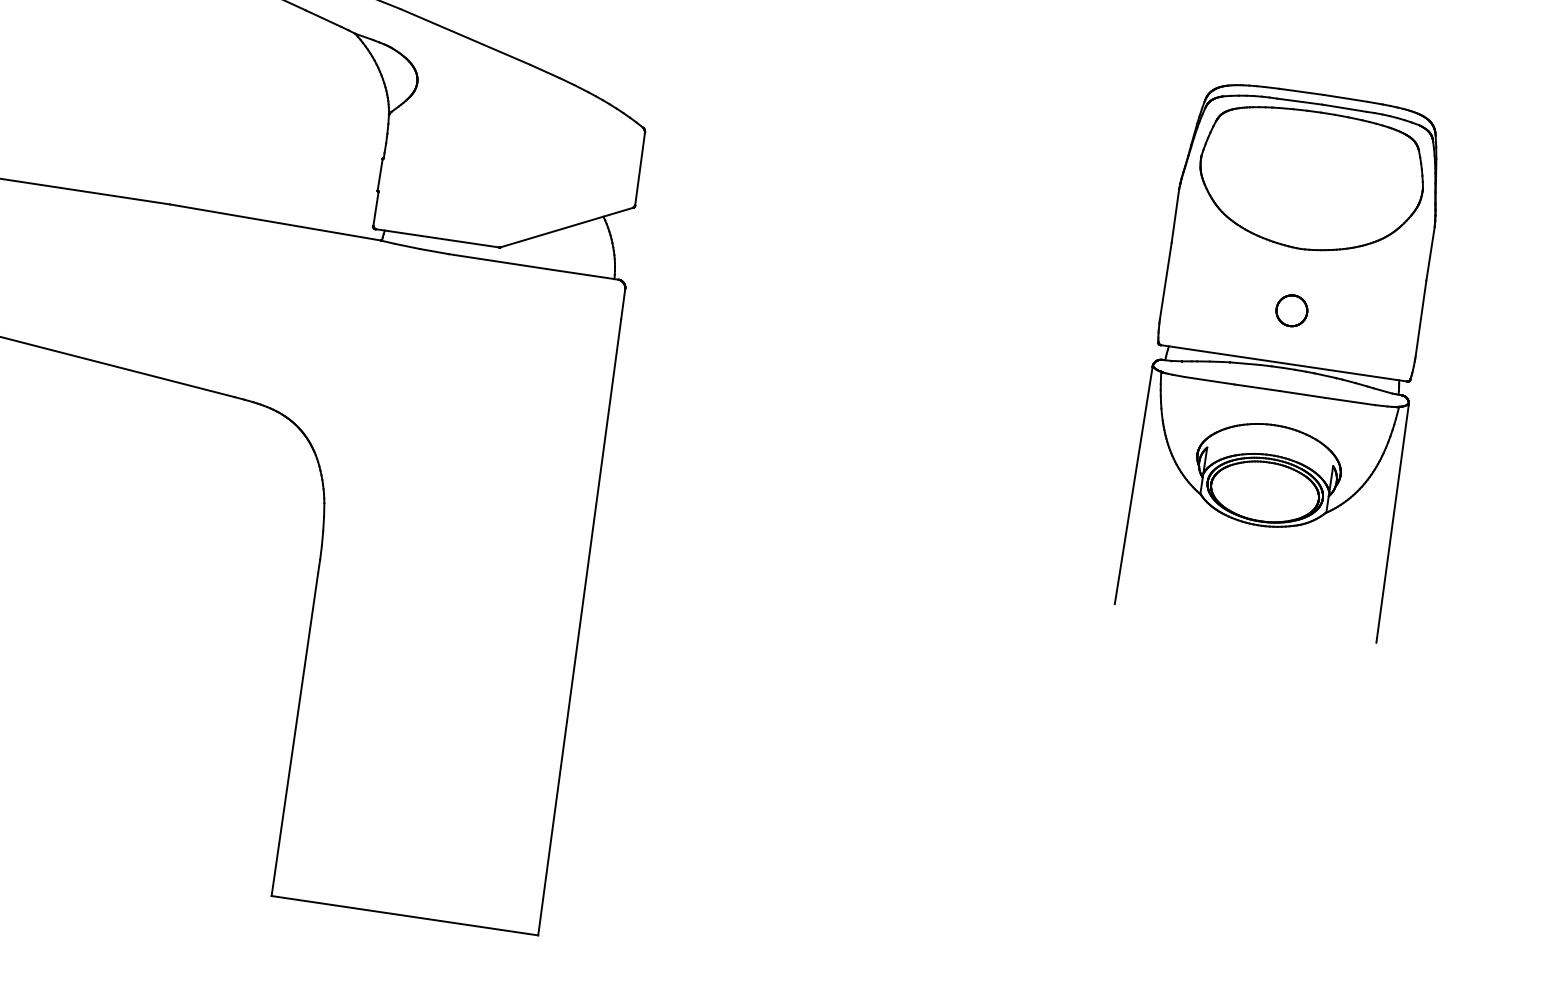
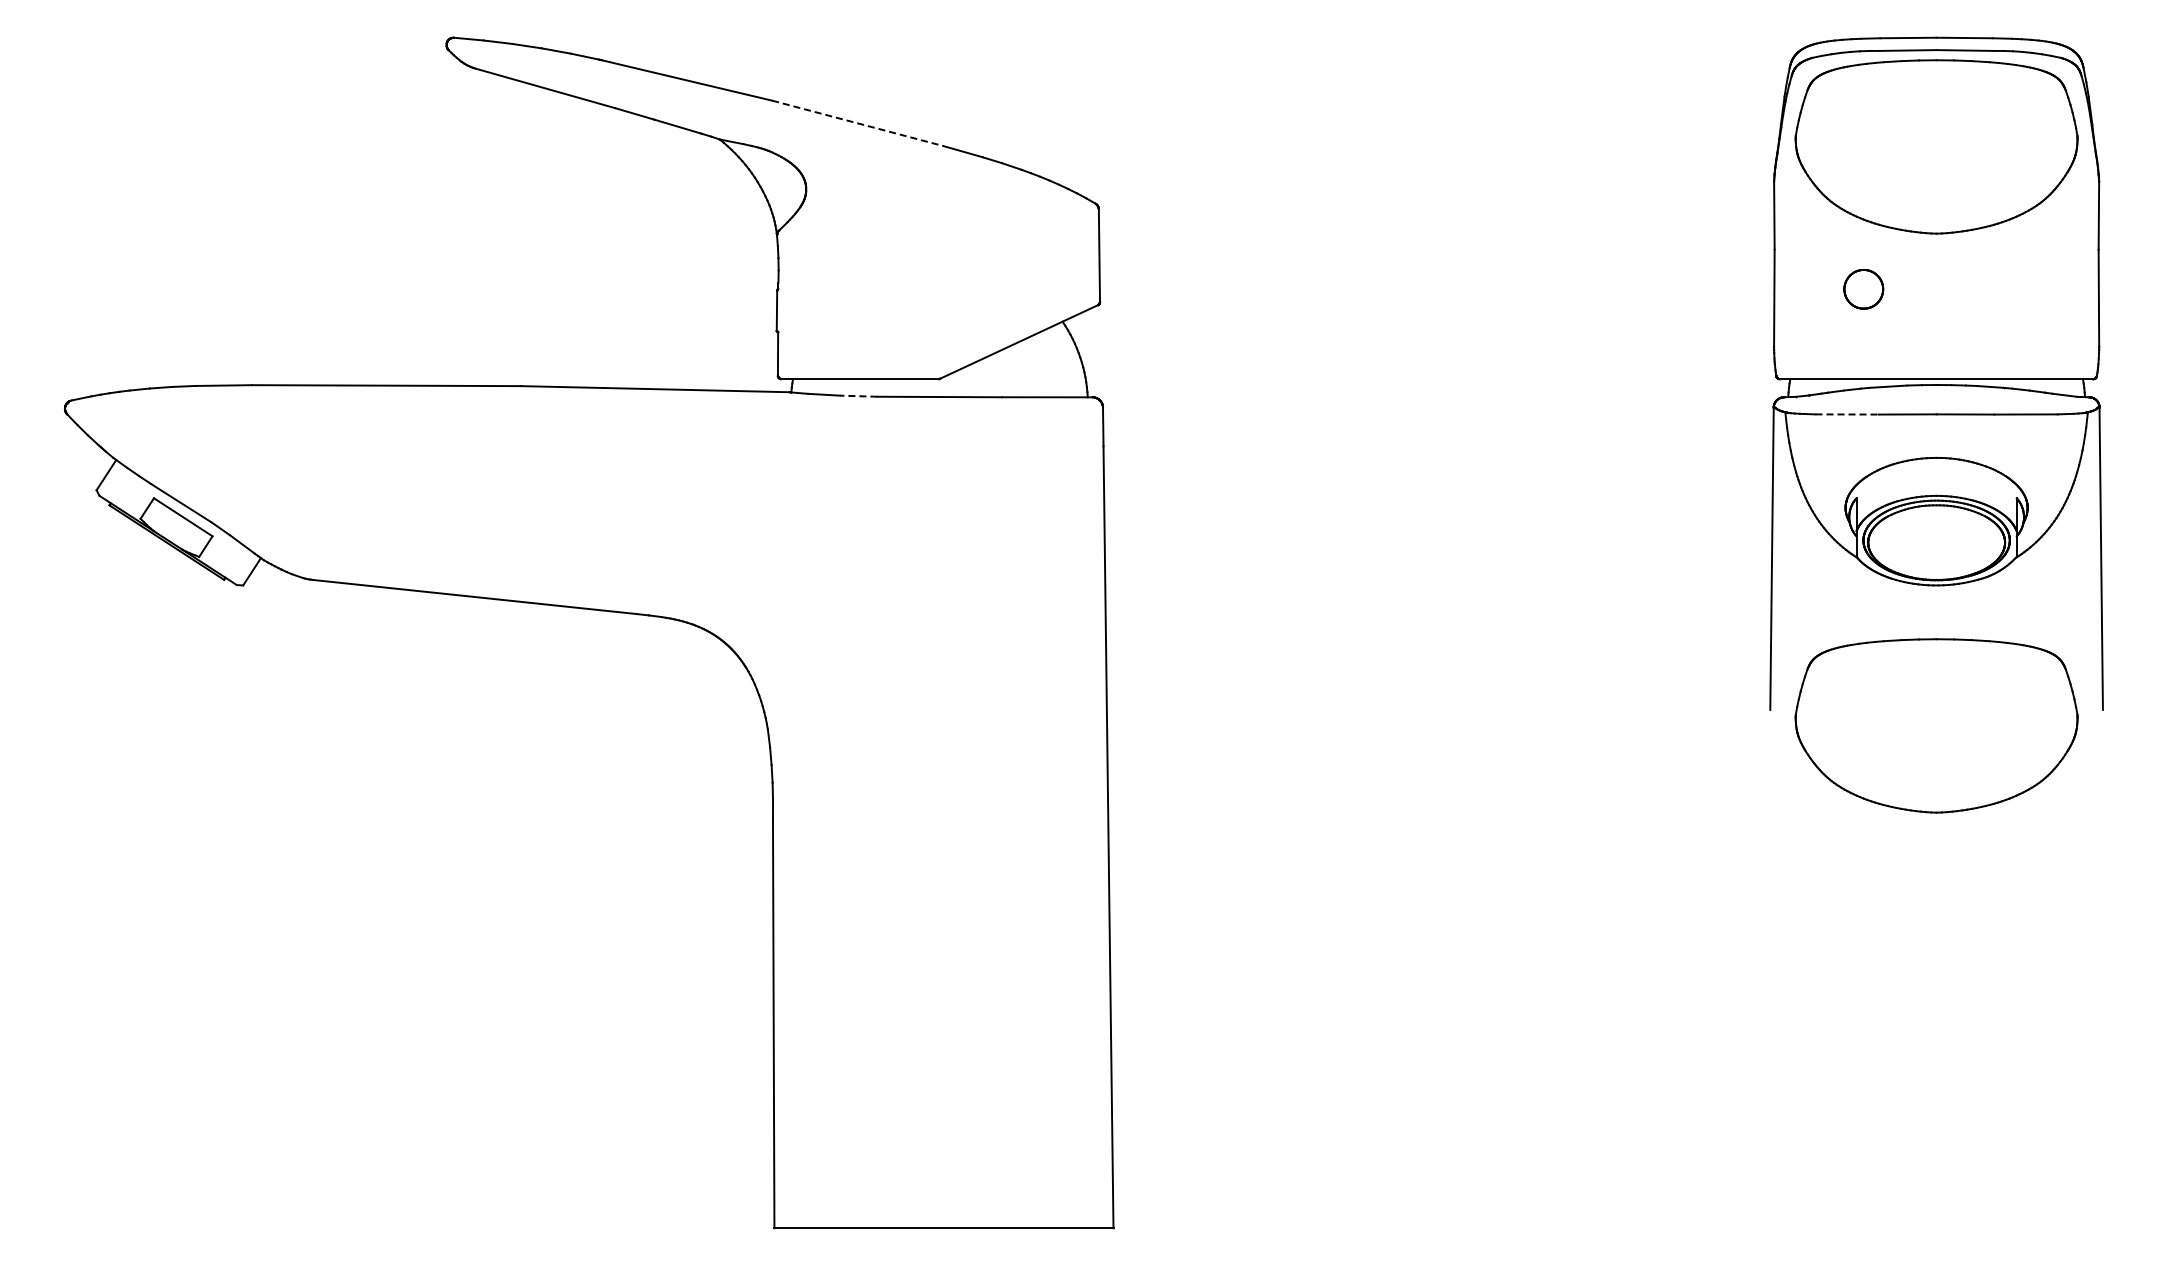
line: (465, 37) -> (857, 123), solid -> dashed
line: (434, 251) -> (858, 396), solid -> dashed
part: (1291, 310) -> (1863, 289), moved
line: (1209, 380) -> (1847, 414), solid -> dashed
part: (1243, 635) -> (1936, 725), added

